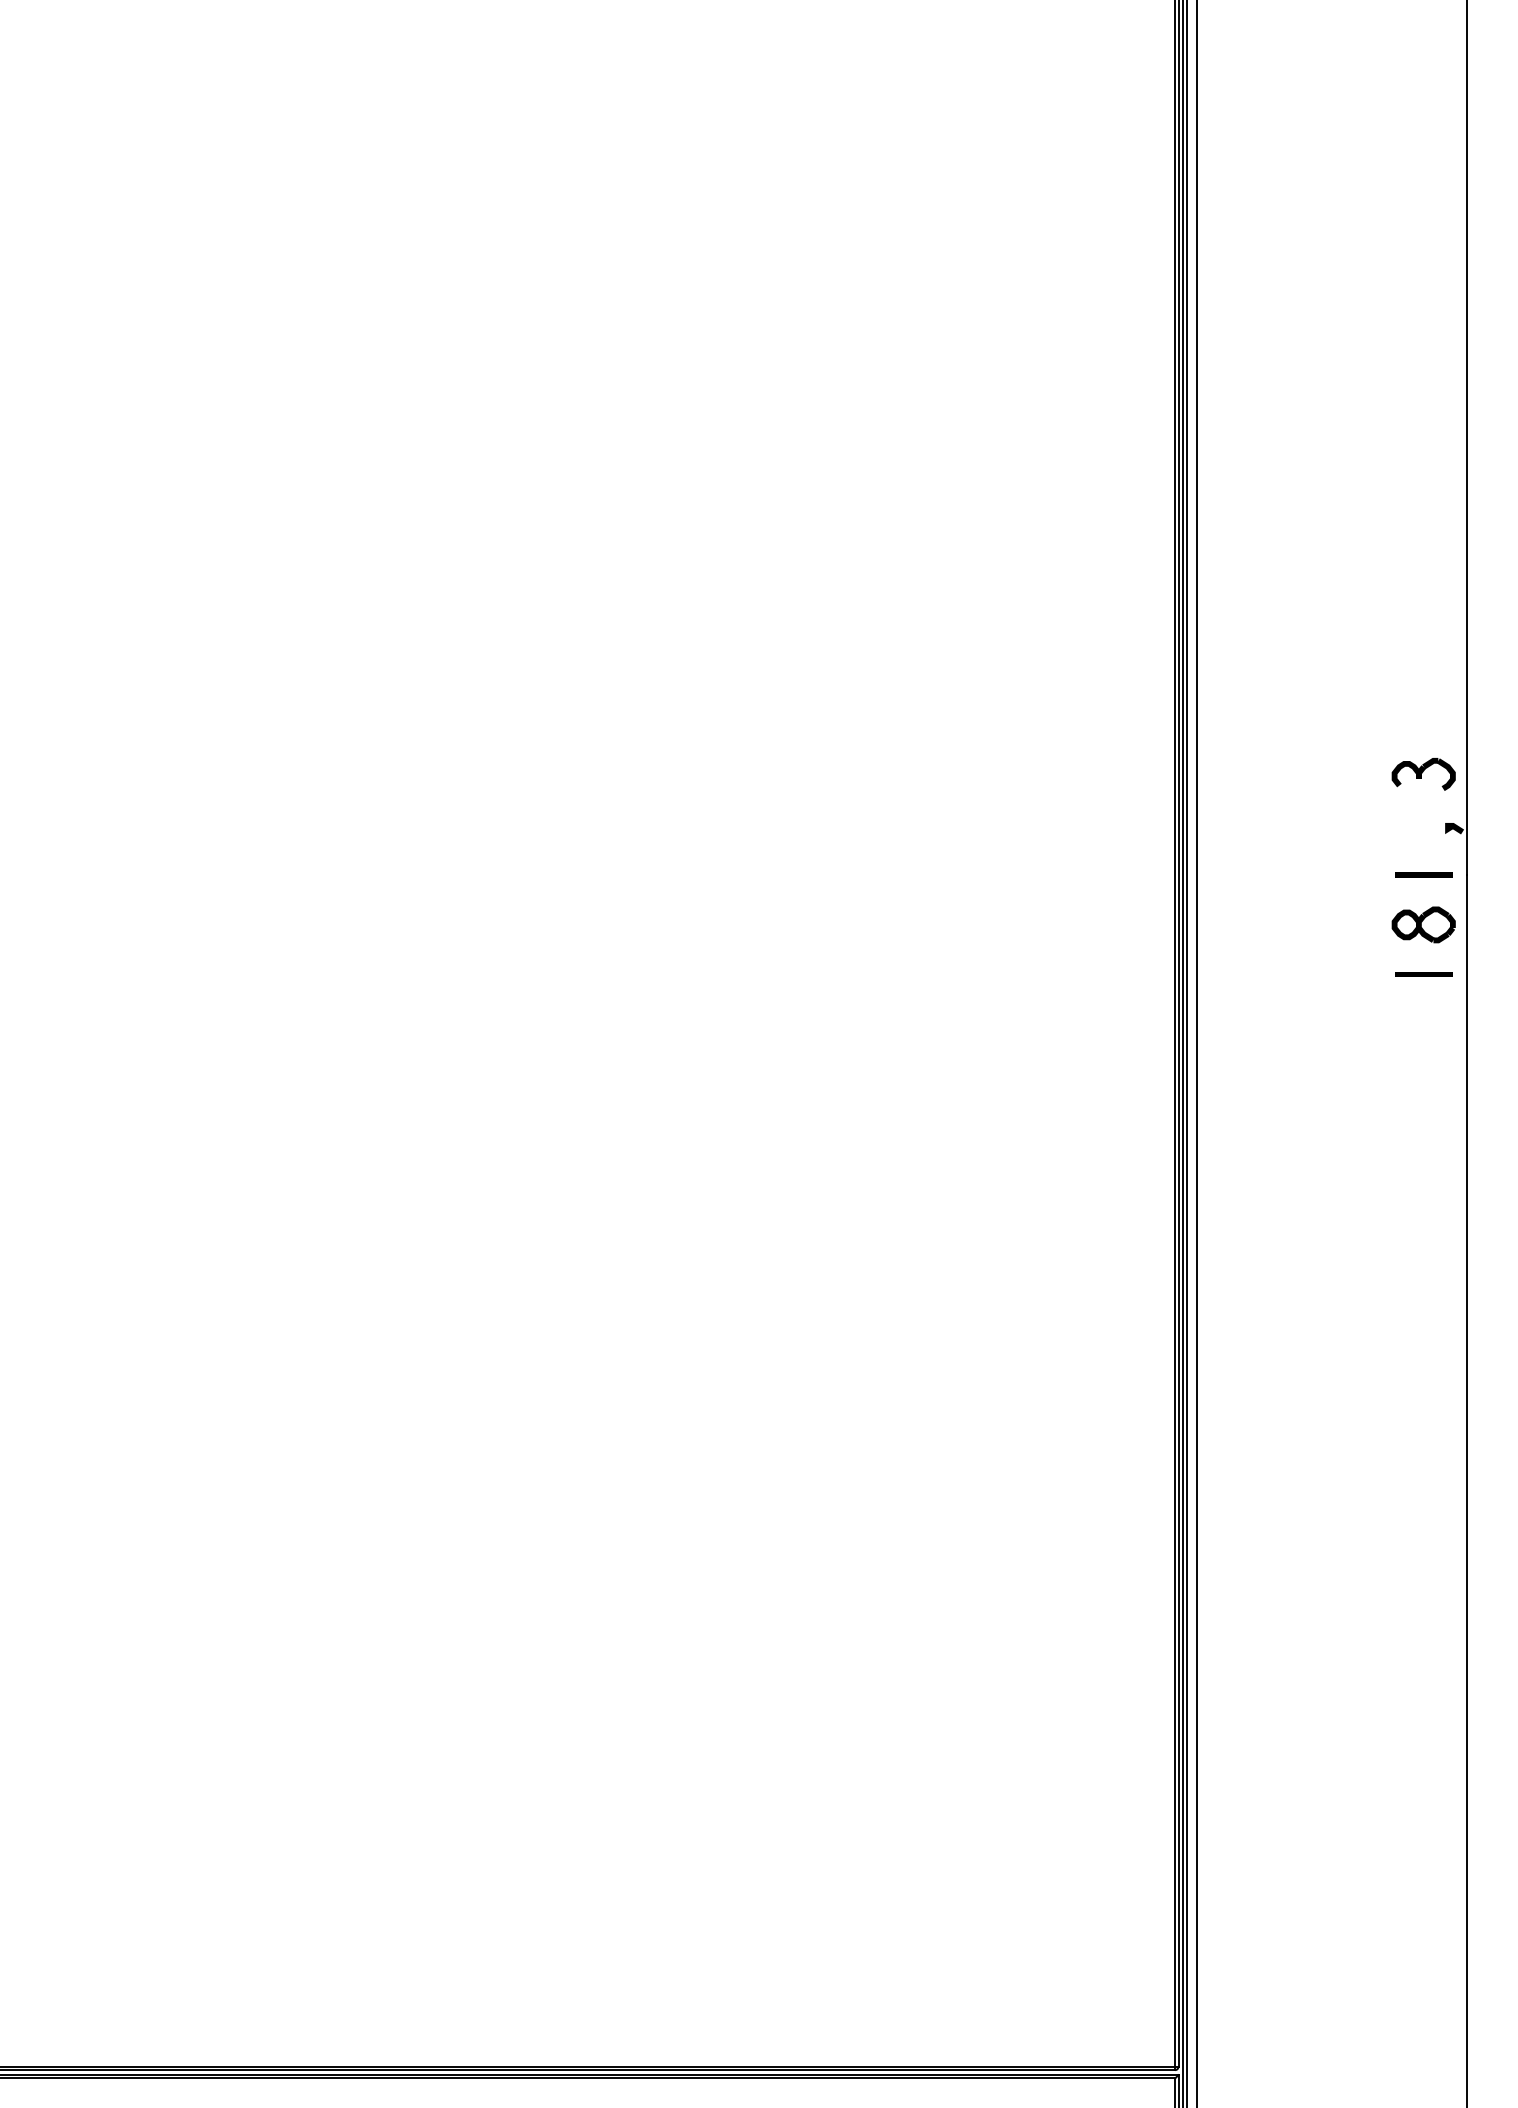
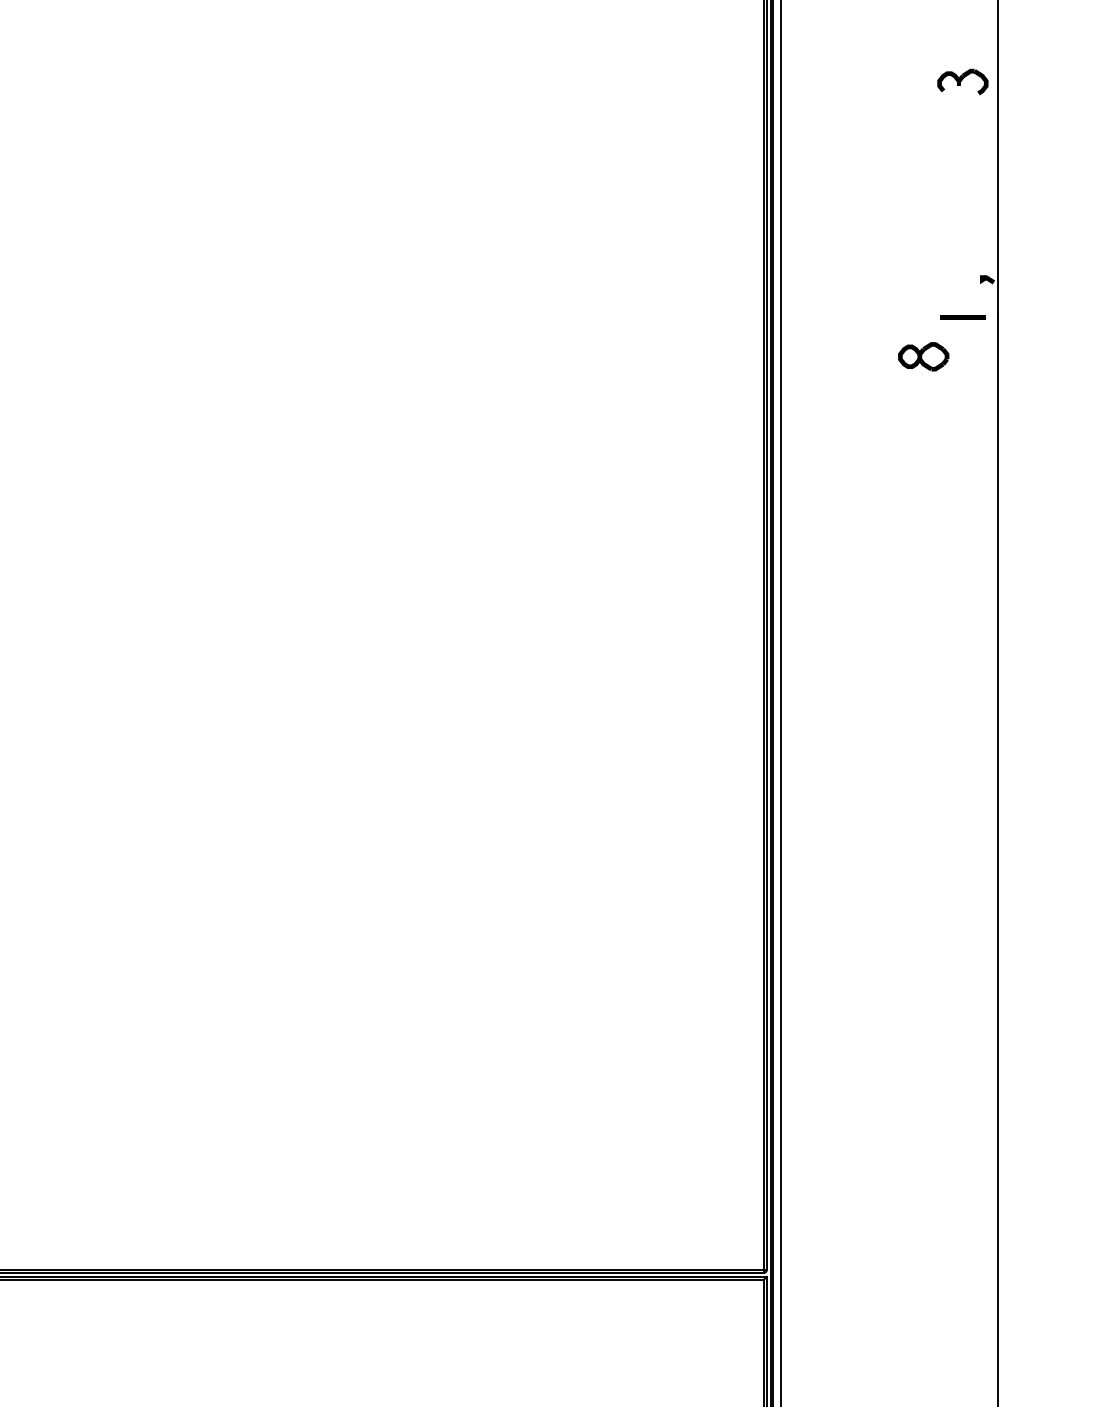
part: (1423, 774) -> (962, 82), moved
part: (1423, 924) -> (923, 356), moved
line: (1423, 974) -> (962, 396), removed

